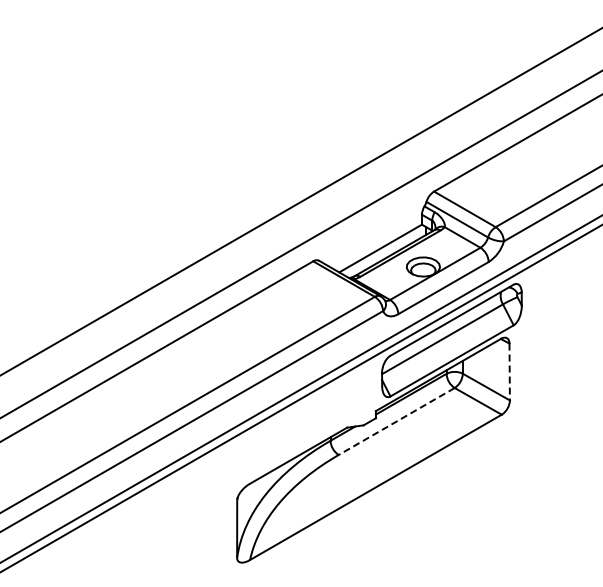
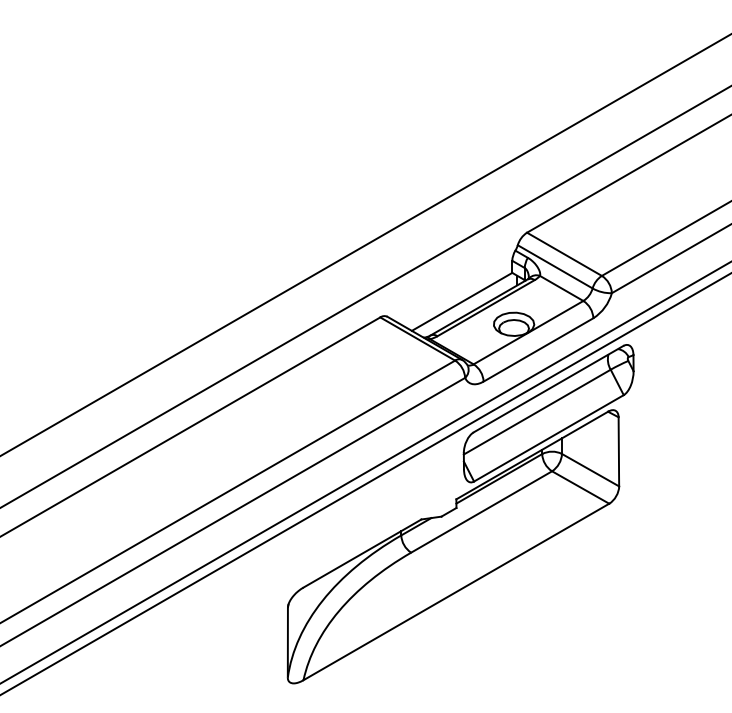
line: (509, 372) -> (618, 452), dashed -> solid
line: (396, 421) -> (481, 511), dashed -> solid

